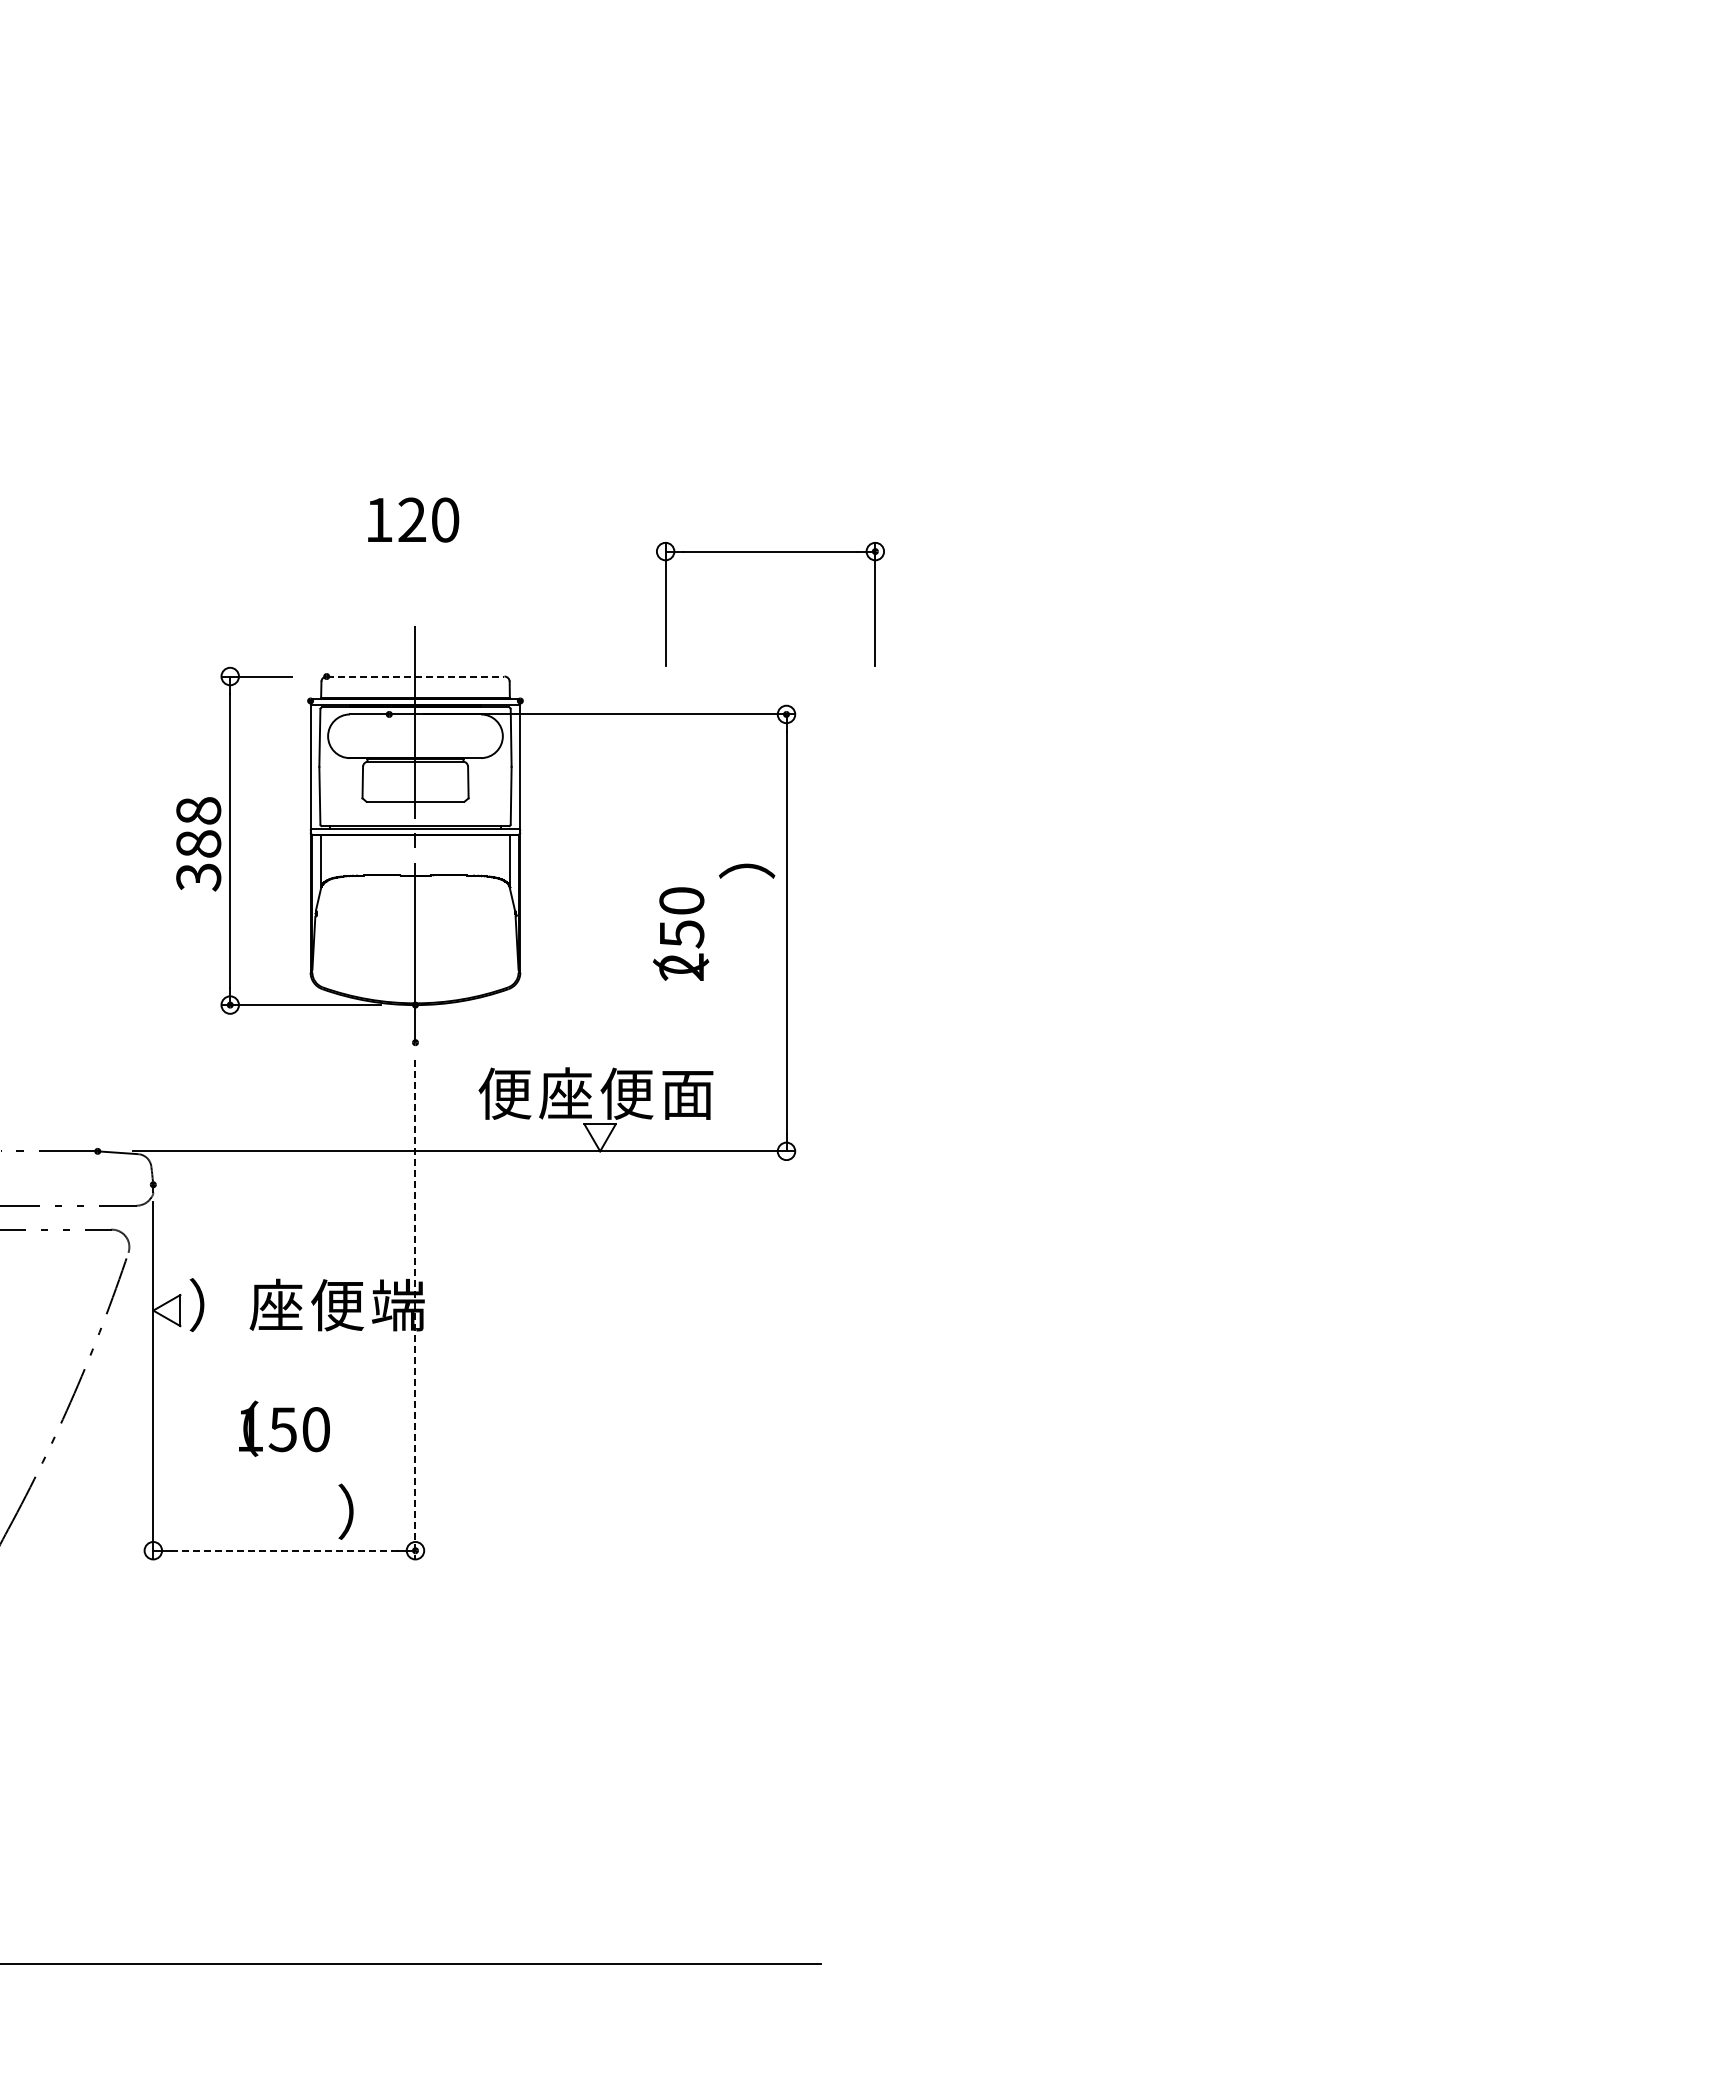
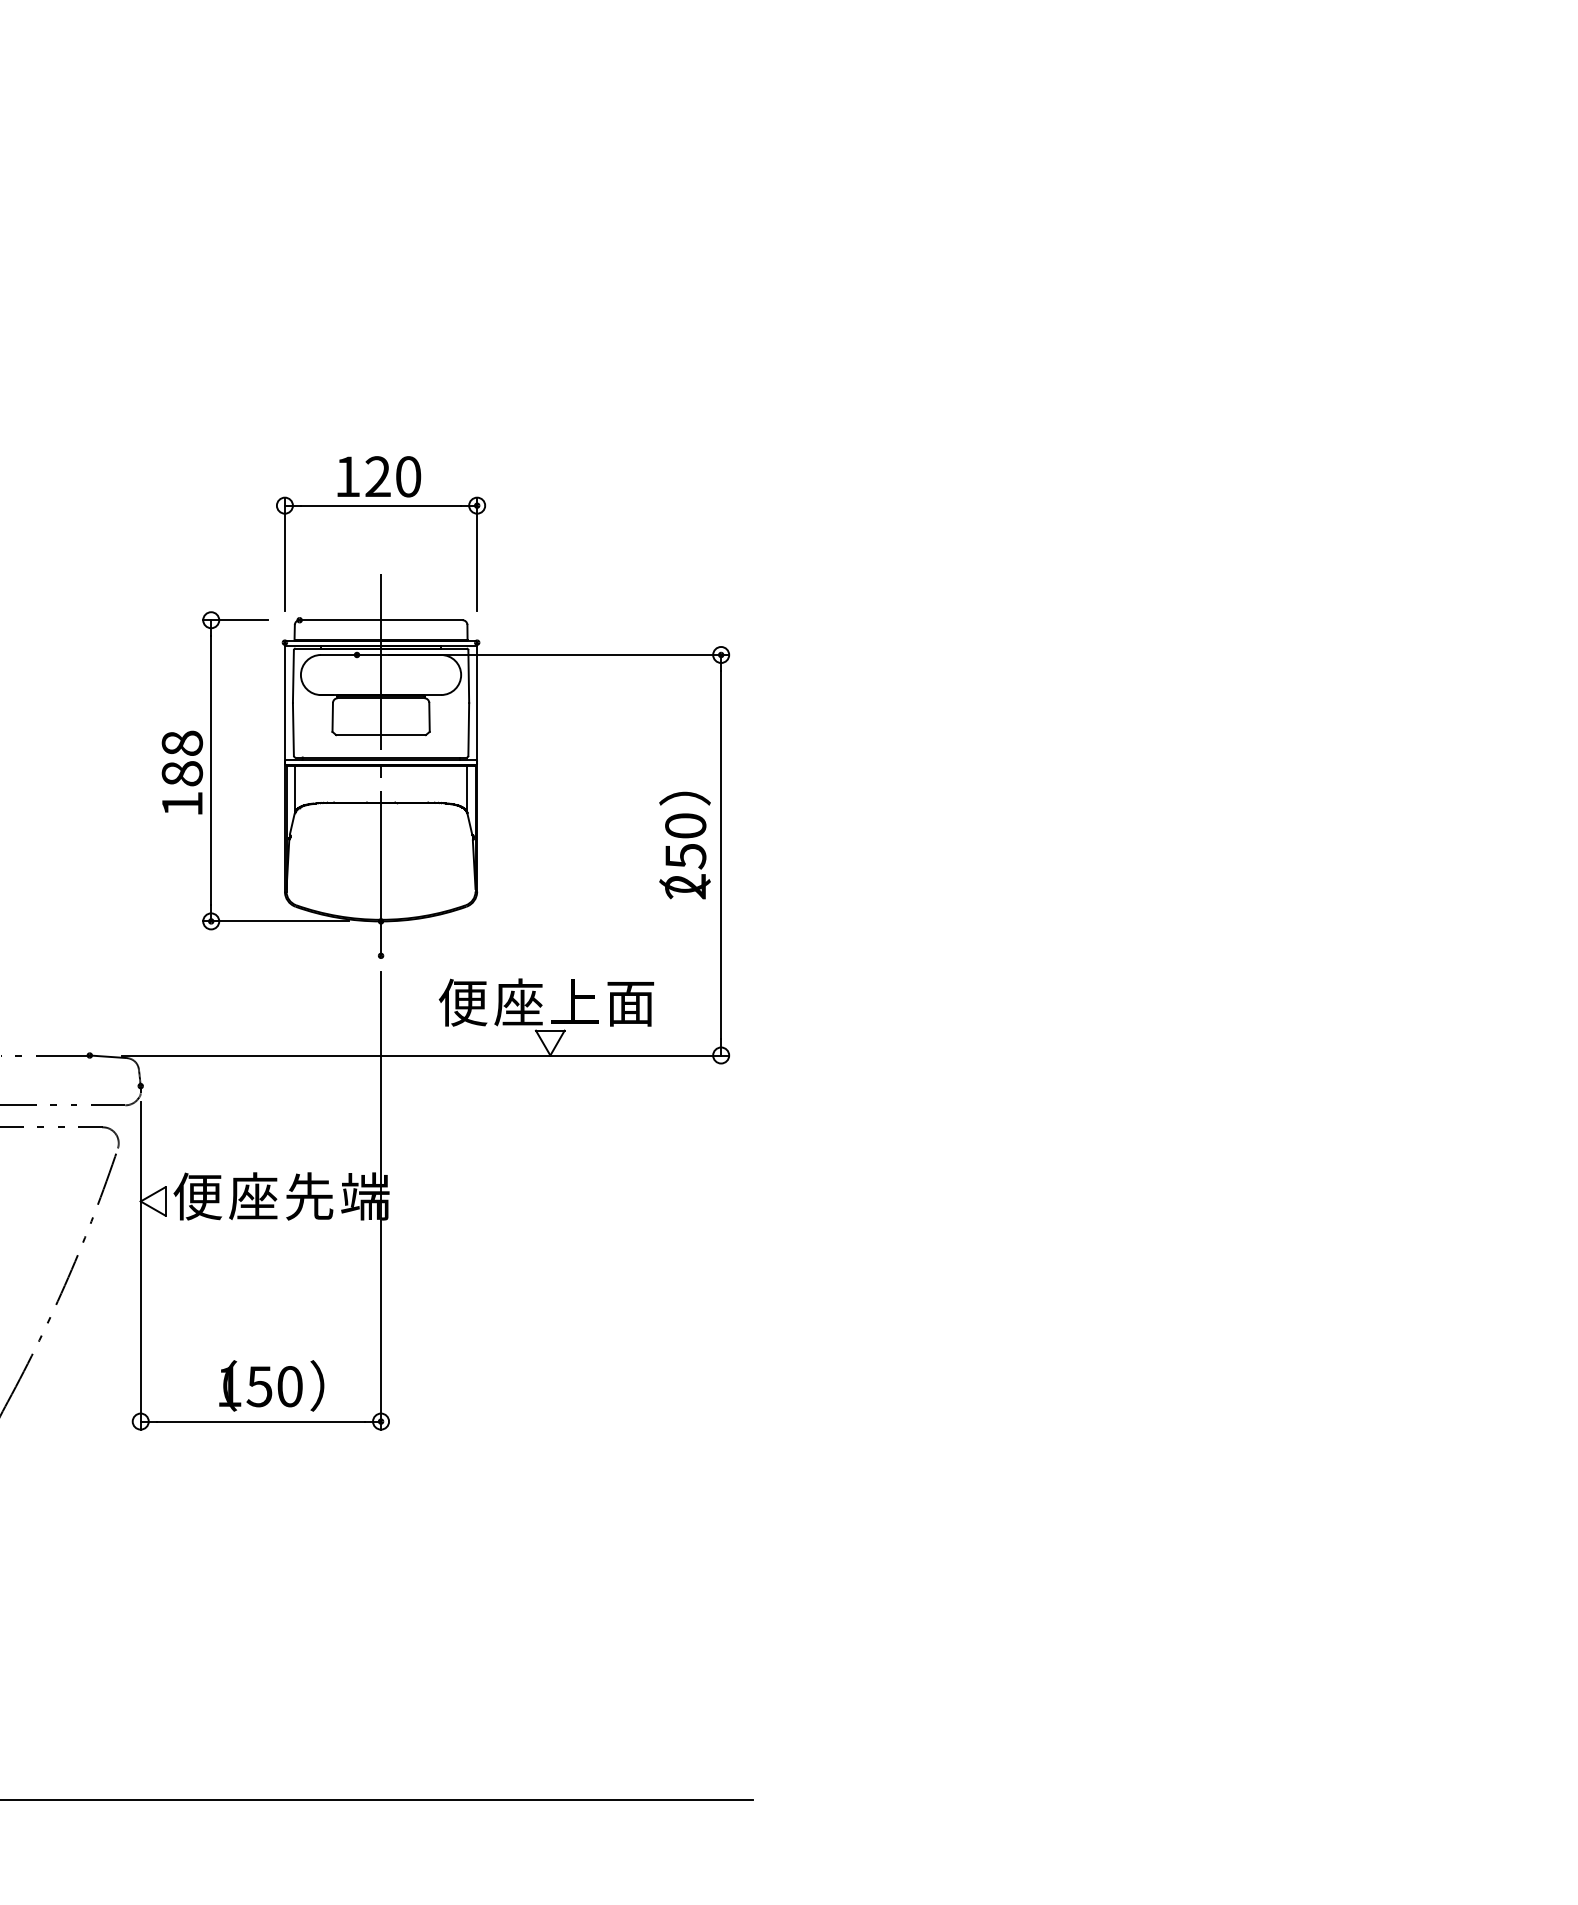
part: (770, 552) -> (381, 506), moved
line: (415, 676) -> (381, 620), dashed -> solid
text: (198, 877) -> (182, 804), 388 -> 188
text: (681, 933) -> (685, 855), moved
text: (626, 1093) -> (574, 1002), 便 -> 上
text: (337, 1304) -> (309, 1195), 便 -> 先
text: (215, 1305) -> (197, 1196), ） -> 便
line: (415, 1309) -> (381, 1200), dashed -> solid
text: (284, 1428) -> (260, 1385), moved
line: (284, 1550) -> (260, 1421), dashed -> solid

